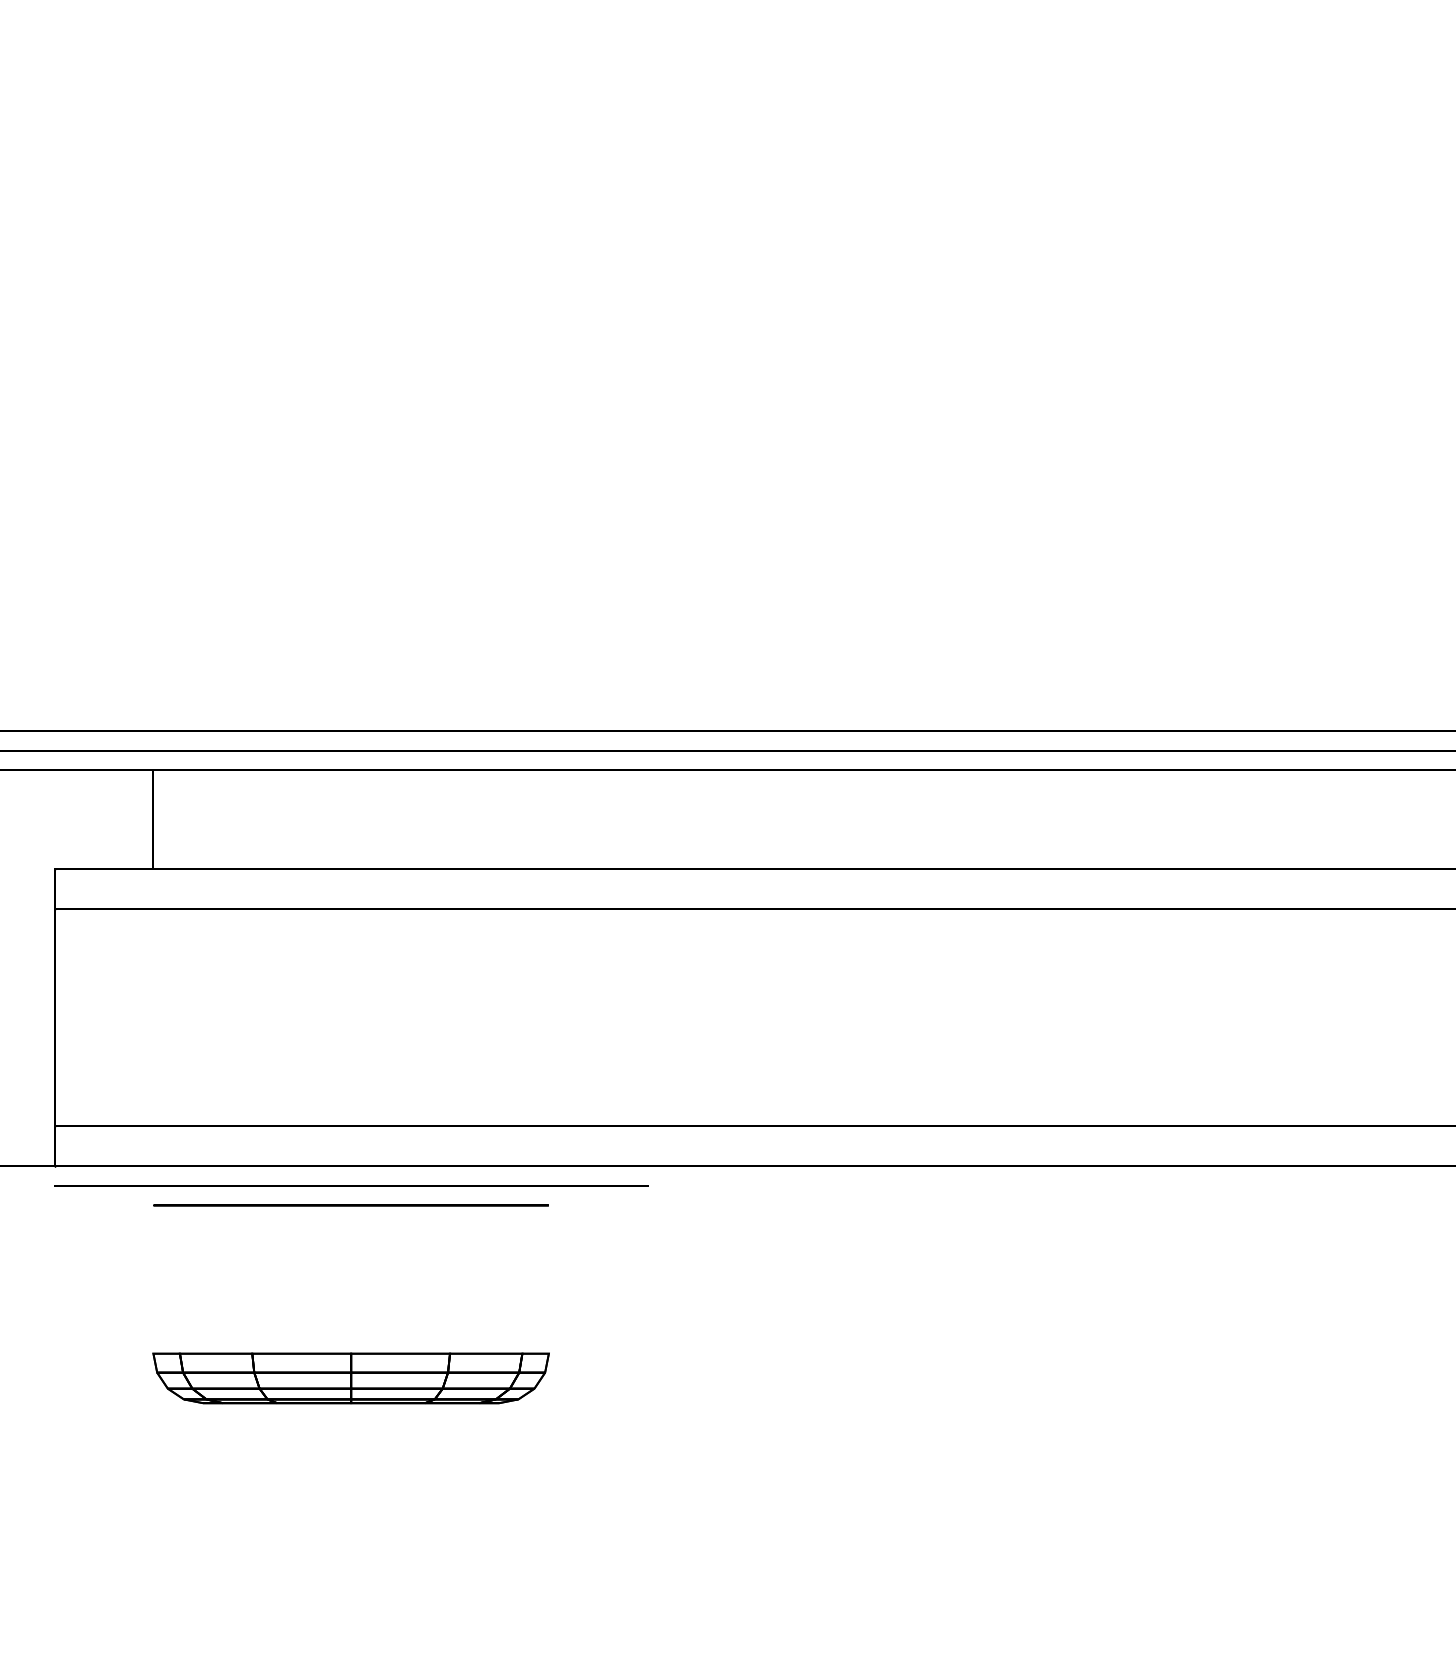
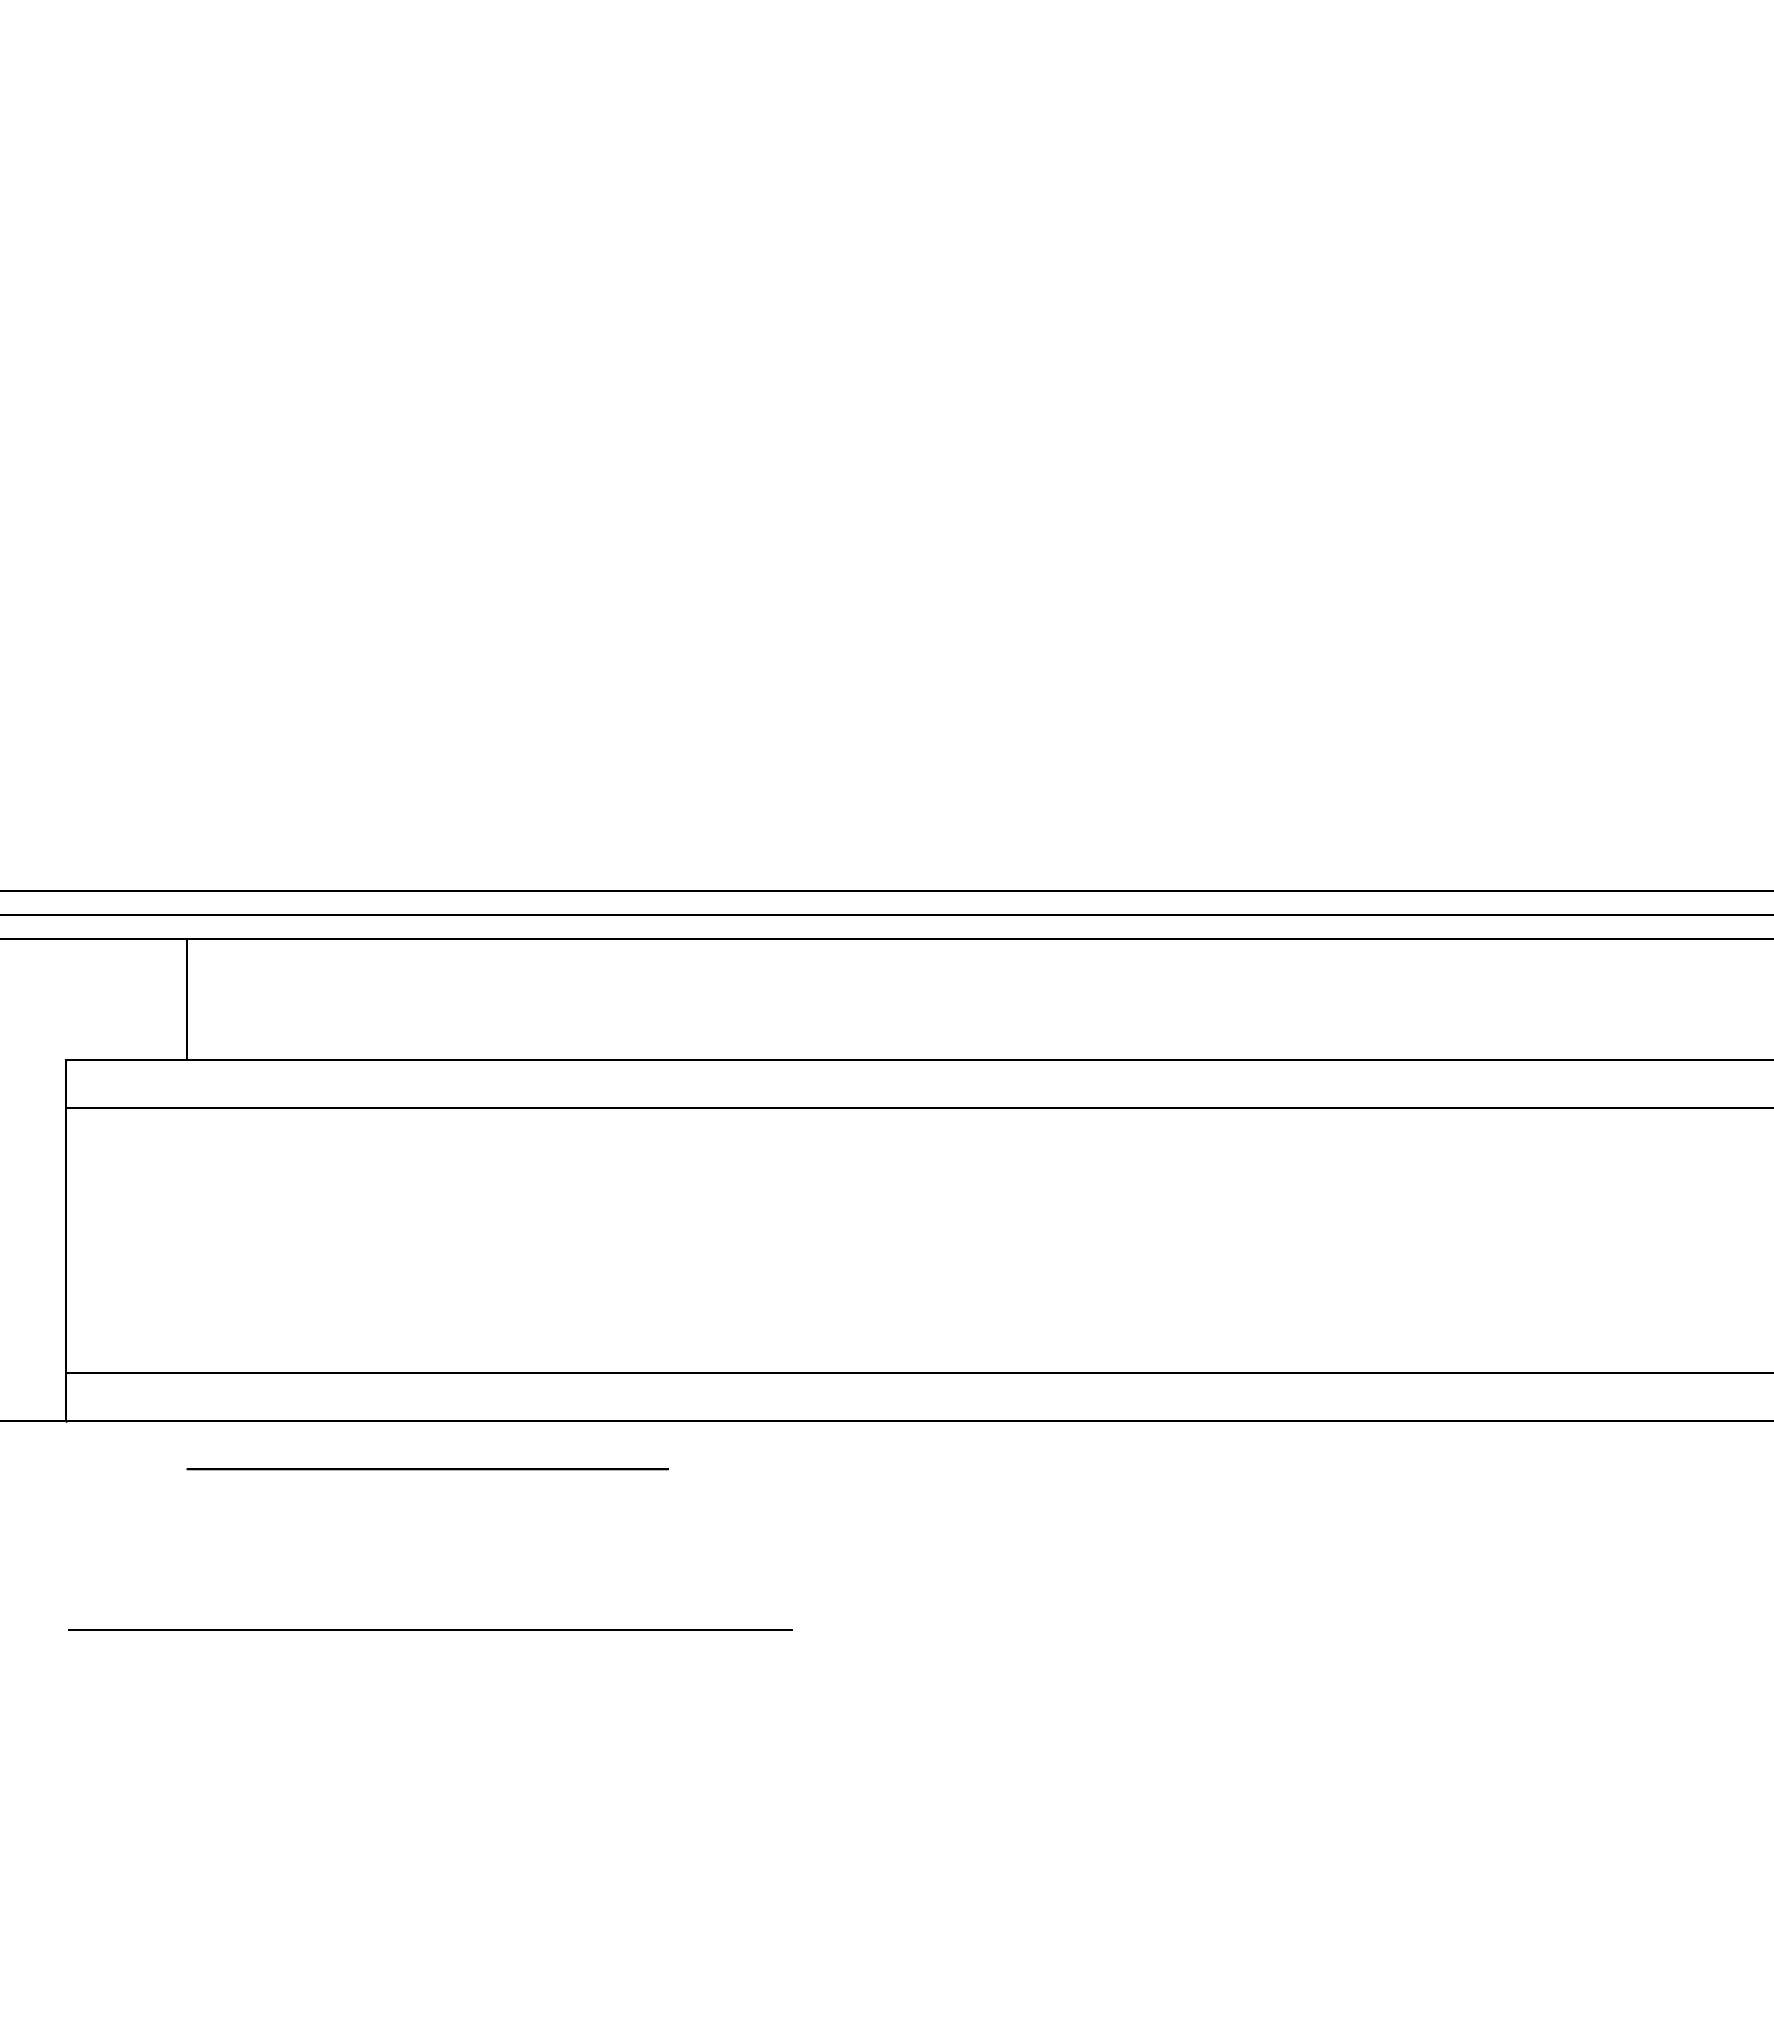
line: (350, 1185) -> (430, 1629), moved
part: (350, 1377) -> (427, 1679), removed

